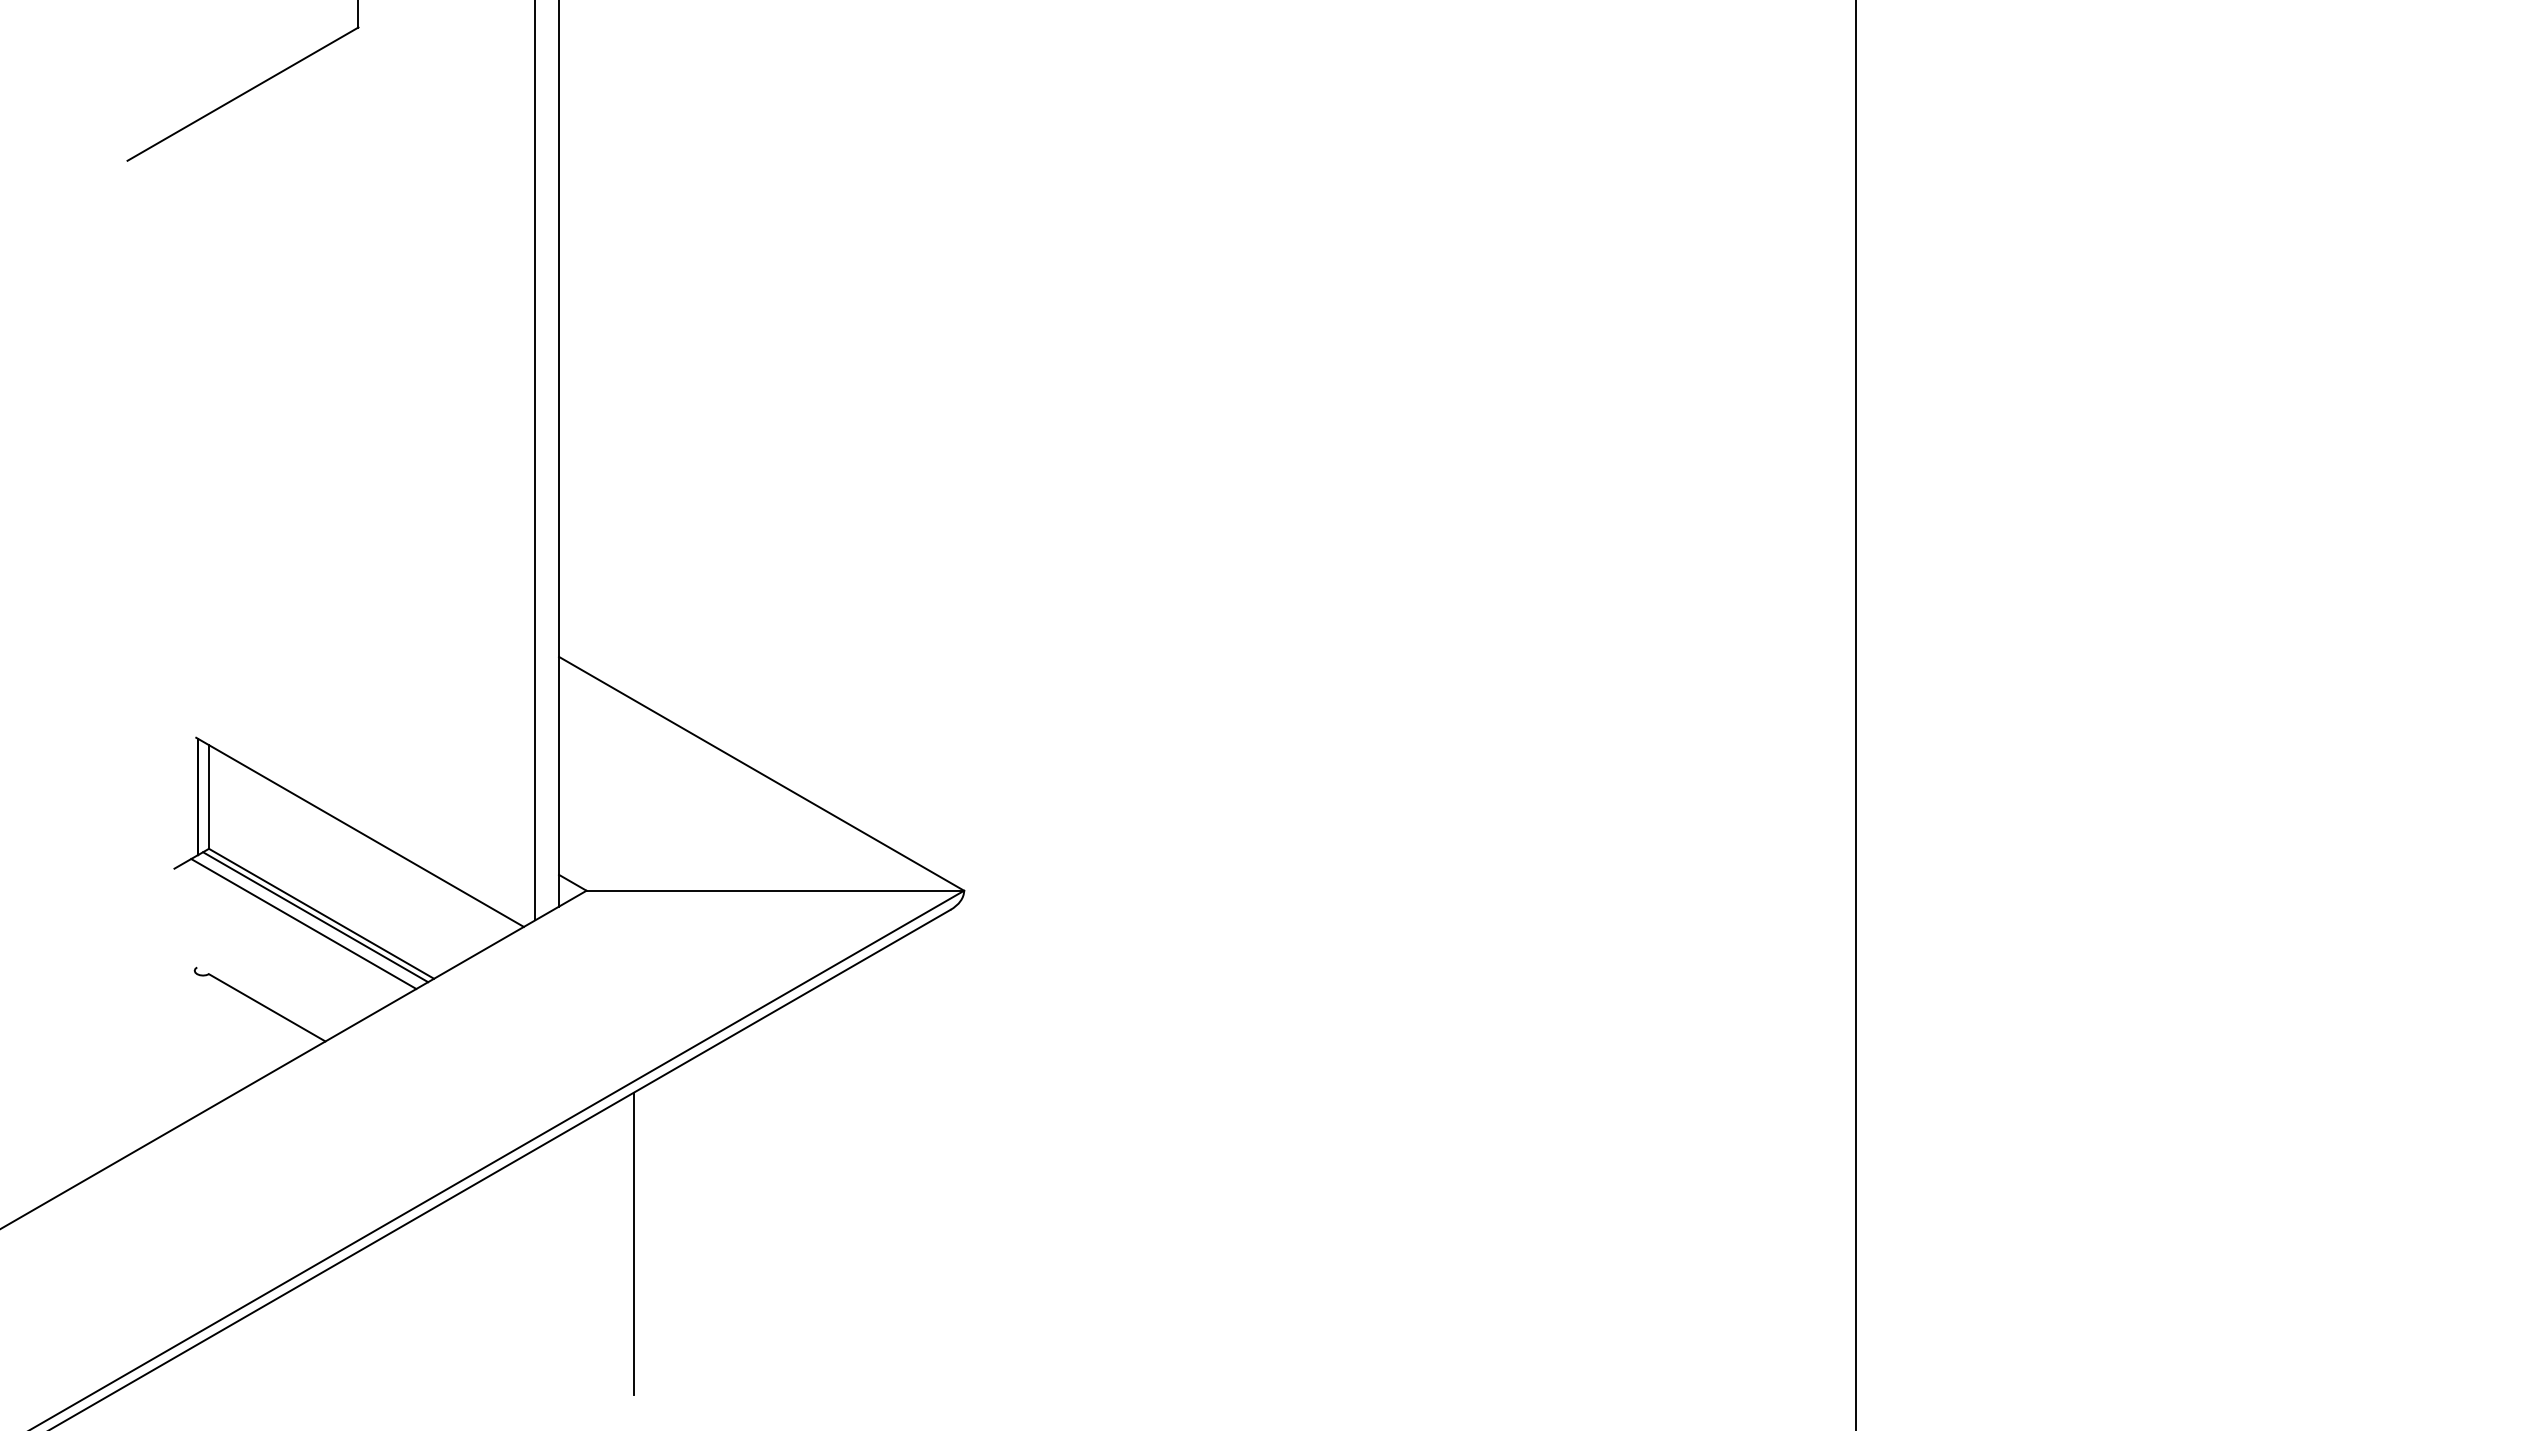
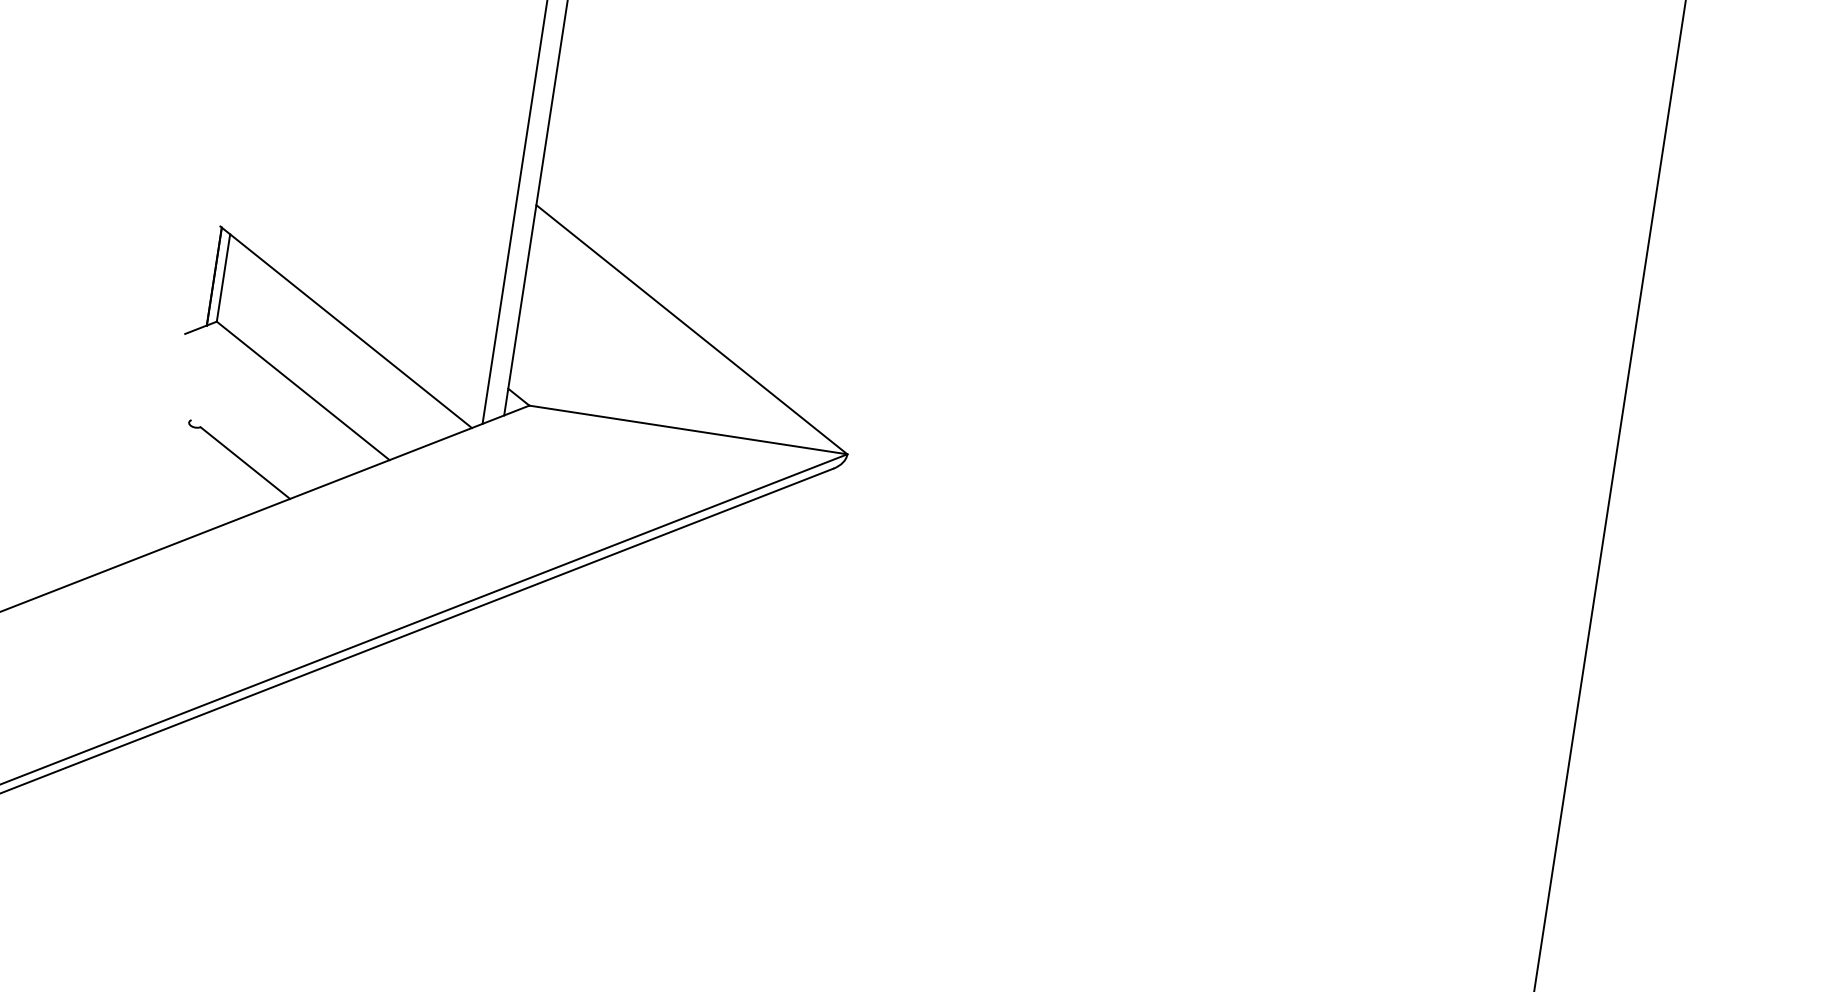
line: (315, 917) -> (297, 393), removed
line: (303, 923) -> (286, 396), removed
line: (633, 1243) -> (523, 708), removed

